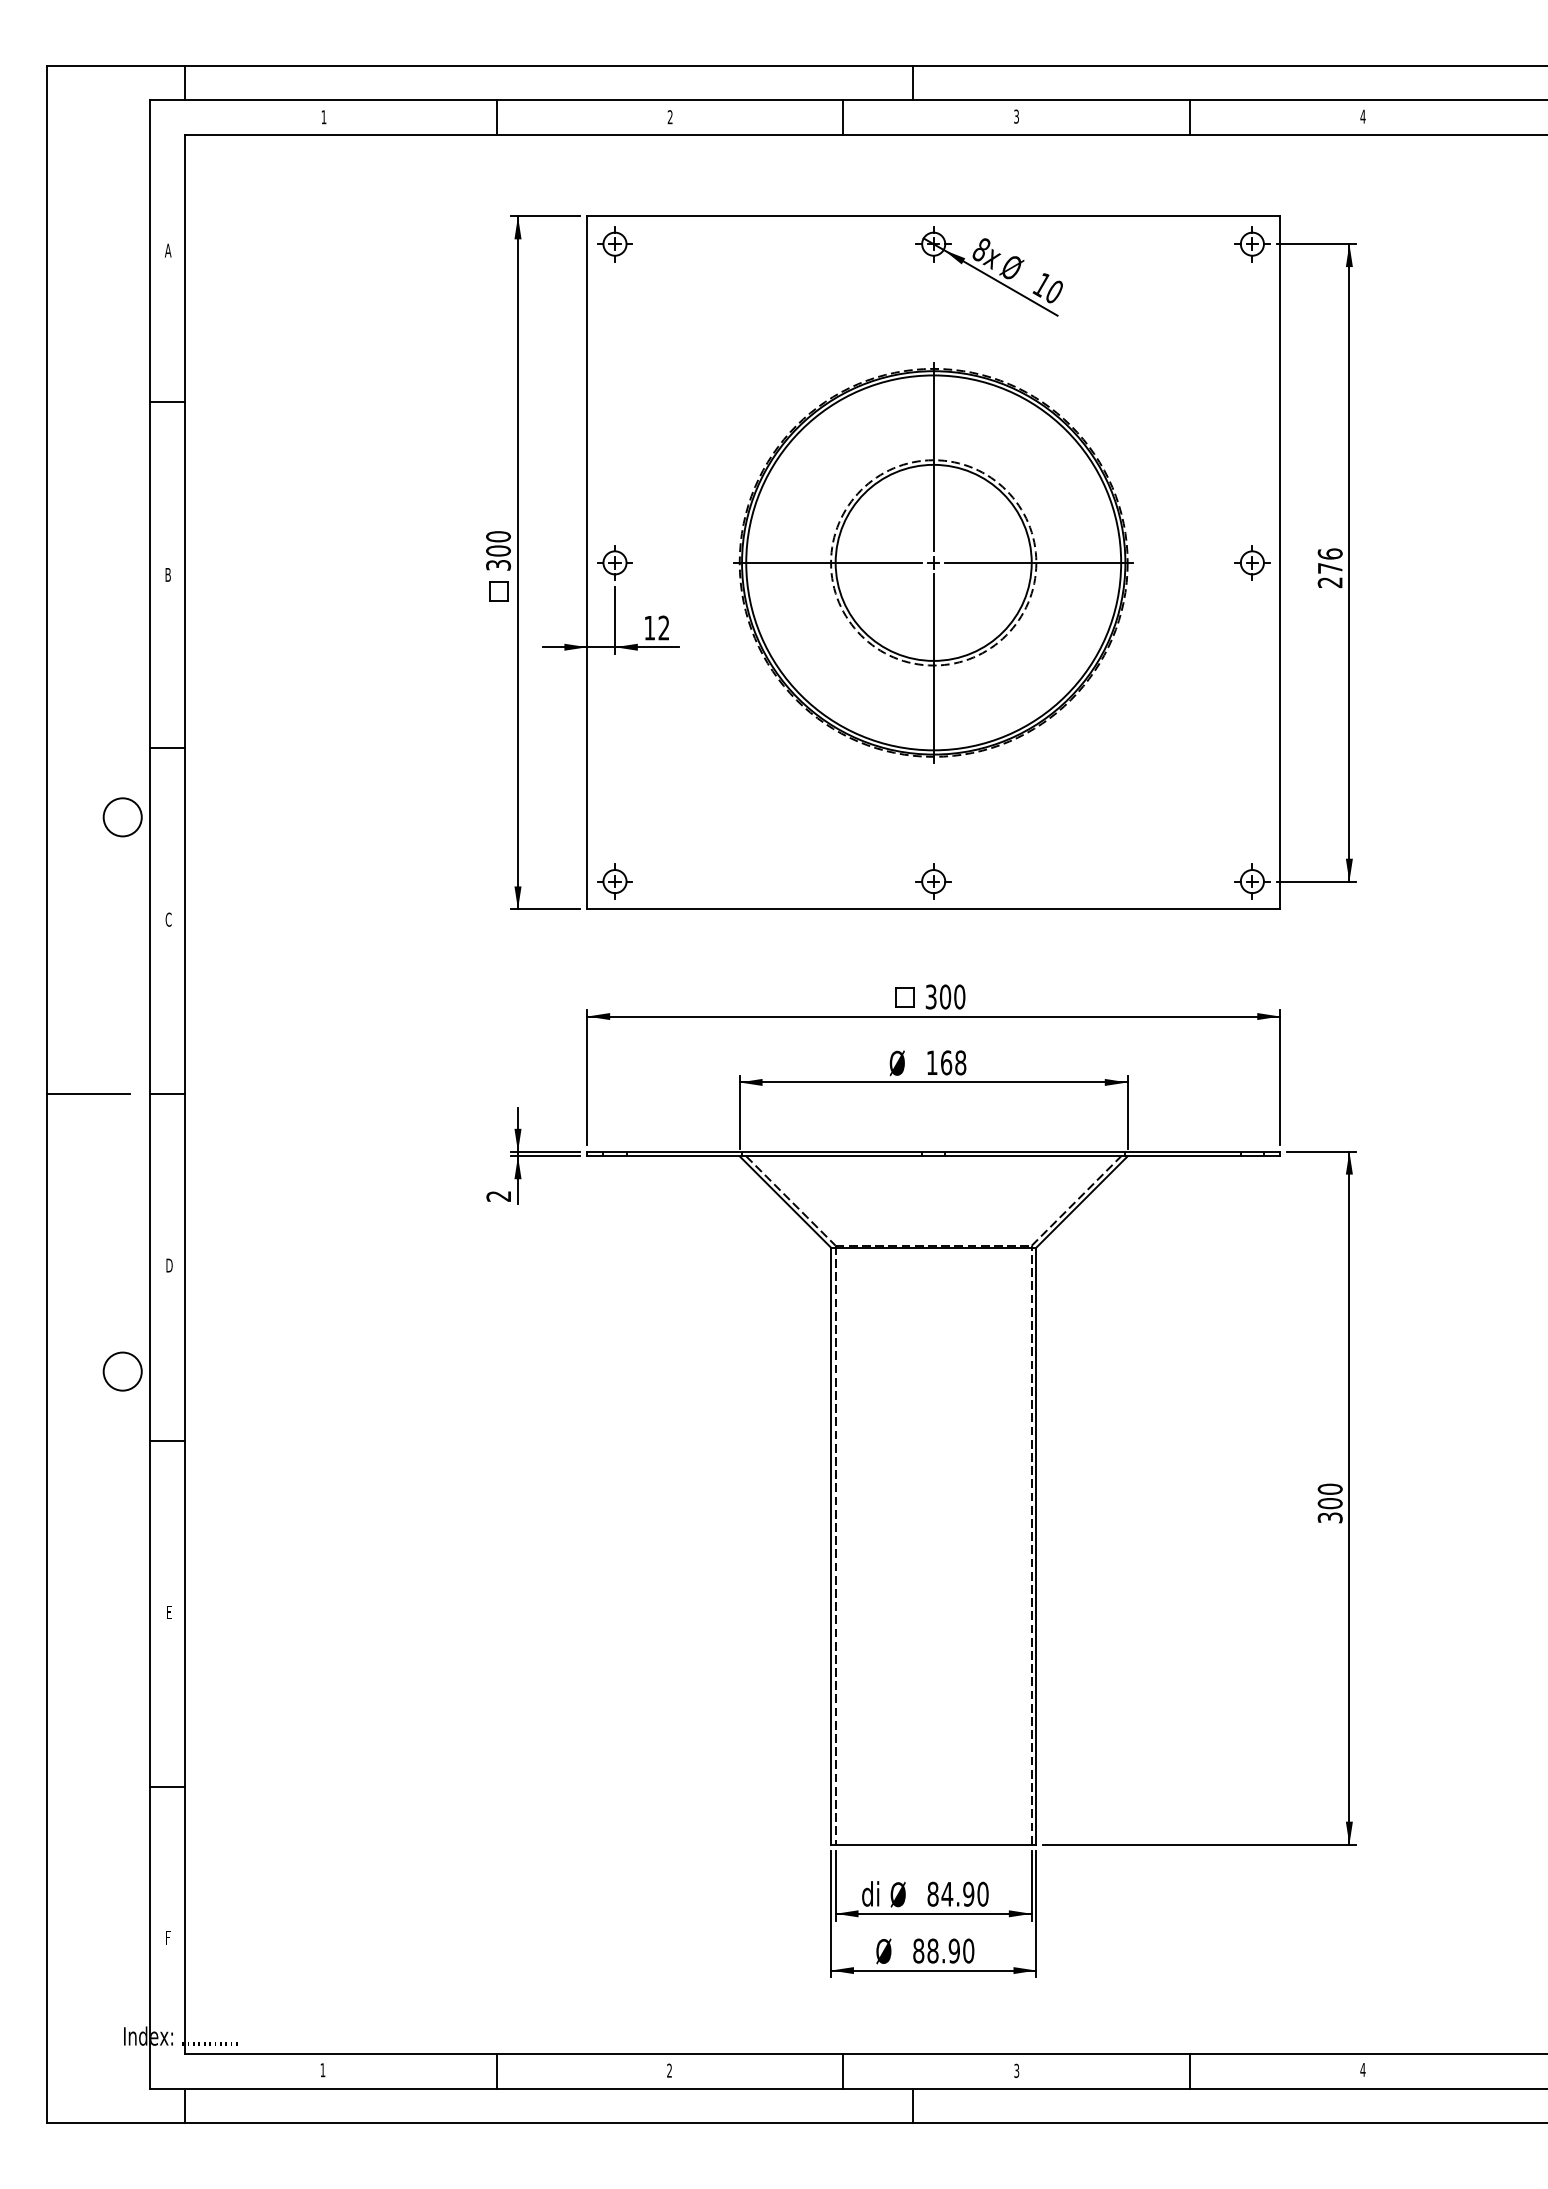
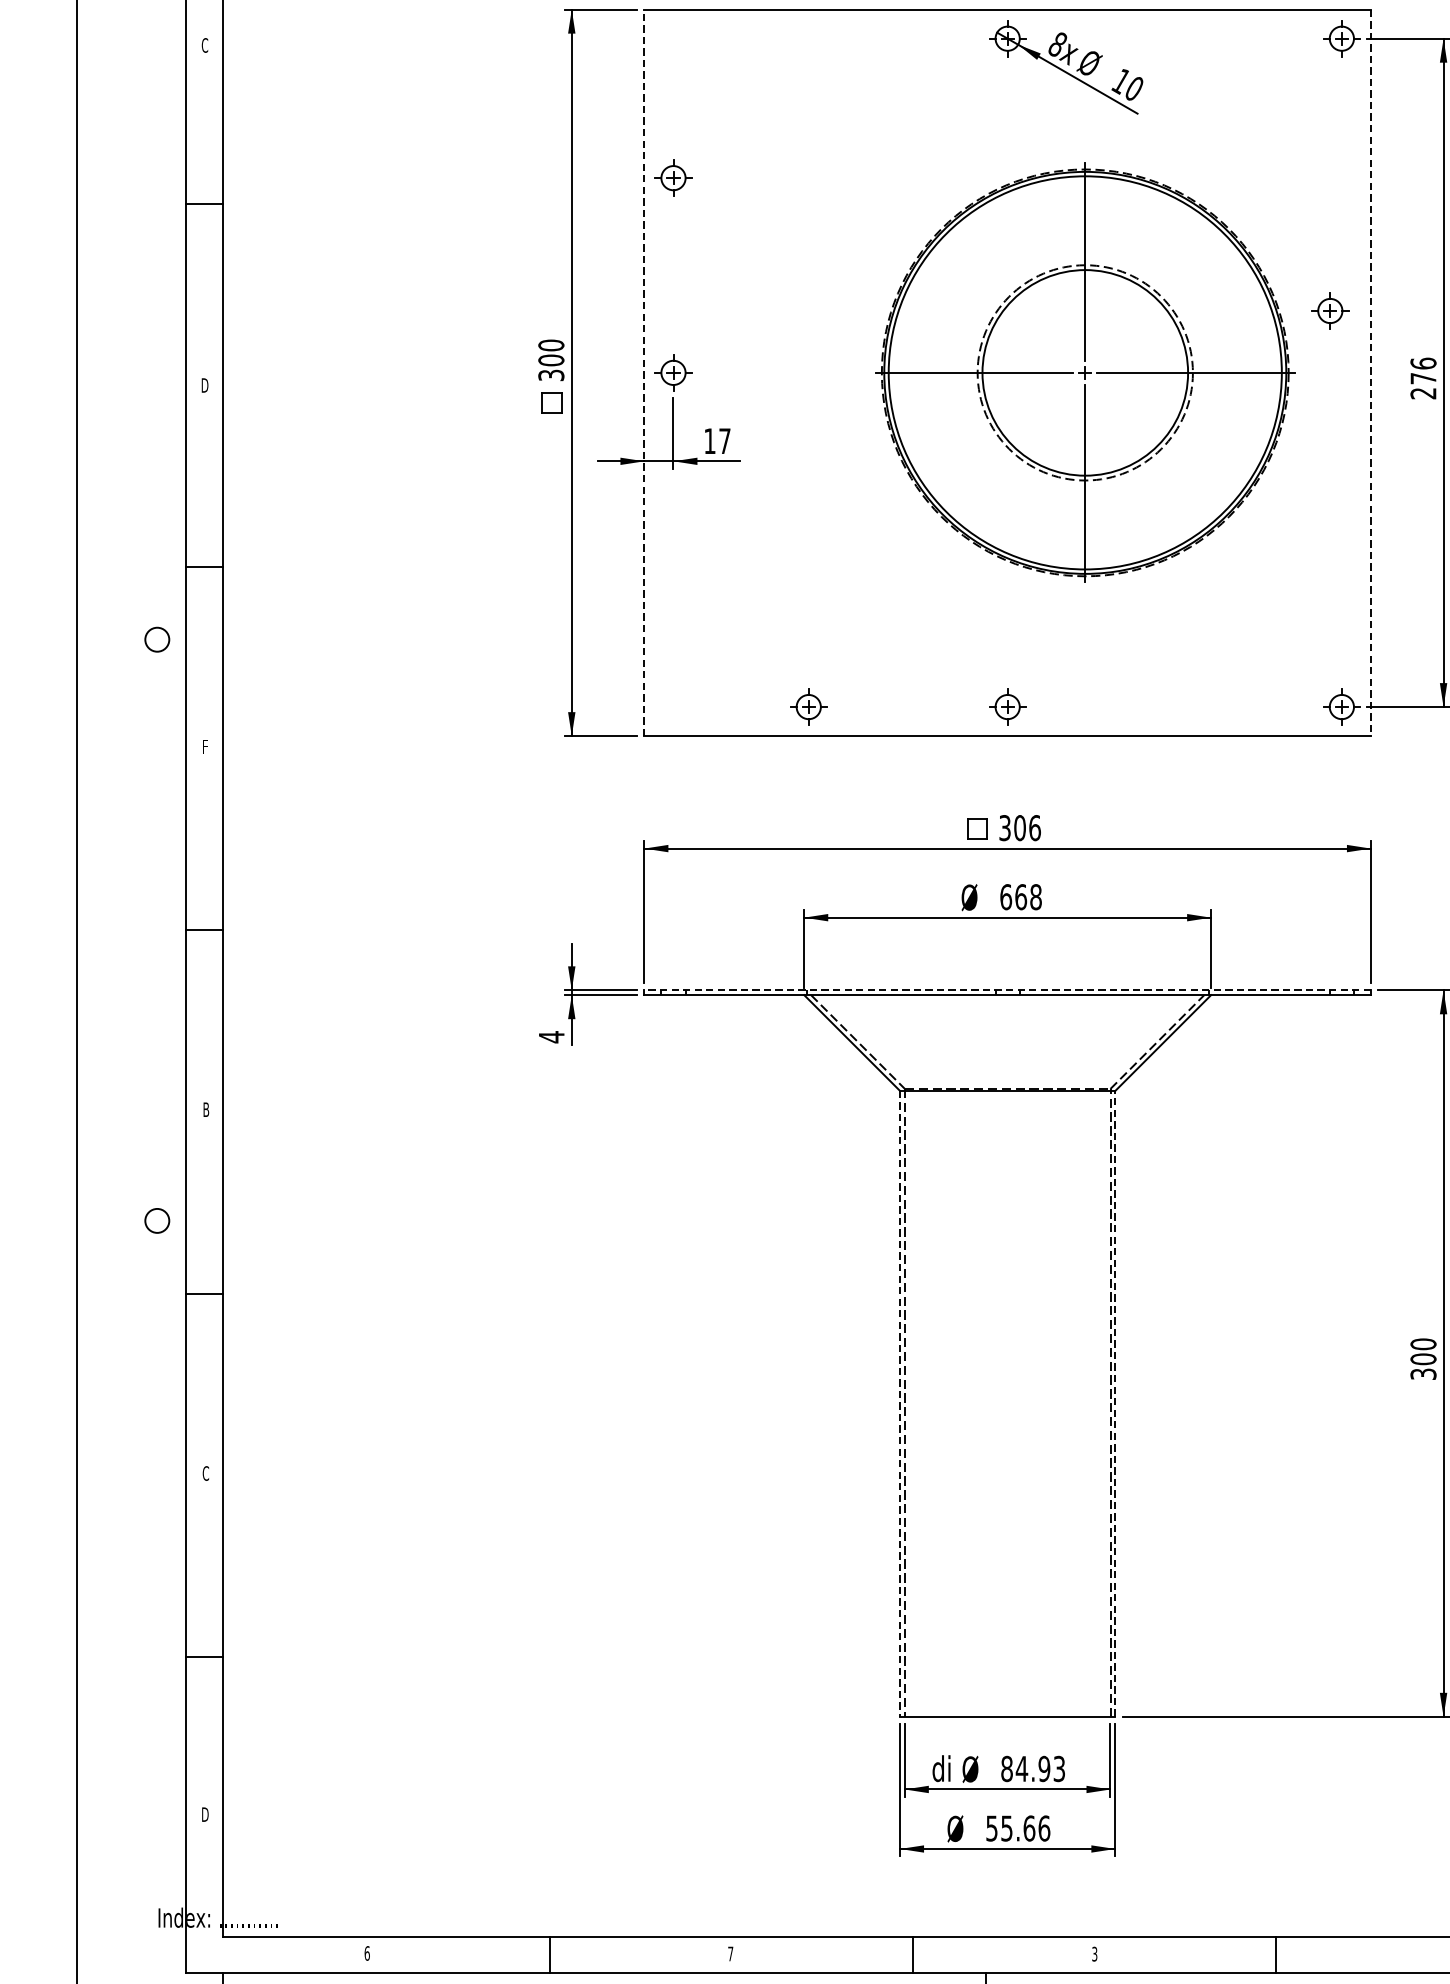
part: (614, 244) -> (672, 178), moved
text: (167, 250) -> (204, 45), A -> C
line: (587, 562) -> (644, 372), solid -> dashed
part: (933, 562) -> (1085, 372), moved
part: (1252, 562) -> (1330, 310), moved
line: (1280, 563) -> (1371, 373), solid -> dashed
text: (168, 574) -> (205, 385), B -> D
text: (663, 627) -> (724, 440), 12 -> 17
circle: (122, 817) -> (157, 639), size x0.6
part: (614, 881) -> (808, 706), moved
text: (168, 919) -> (205, 746), C -> F
text: (959, 996) -> (1034, 827), 300 -> 306
text: (931, 1062) -> (1005, 896), 168 -> 668
line: (87, 1094) -> (120, 930), removed
line: (933, 1151) -> (1007, 990), solid -> dashed
text: (498, 1196) -> (551, 1037), 2 -> 4
text: (169, 1265) -> (206, 1109), D -> B
circle: (122, 1371) -> (157, 1220), size x0.6
line: (1036, 1545) -> (1115, 1403), solid -> dashed
line: (831, 1546) -> (900, 1404), solid -> dashed
text: (169, 1612) -> (206, 1473), E -> C
text: (982, 1893) -> (1058, 1768), 84.90 -> 84.93
text: (168, 1937) -> (205, 1814), F -> D
text: (943, 1950) -> (1017, 1827), 88.90 -> 55.66
text: (322, 2070) -> (366, 1953), 1 -> 6
text: (669, 2070) -> (730, 1953), 2 -> 7

